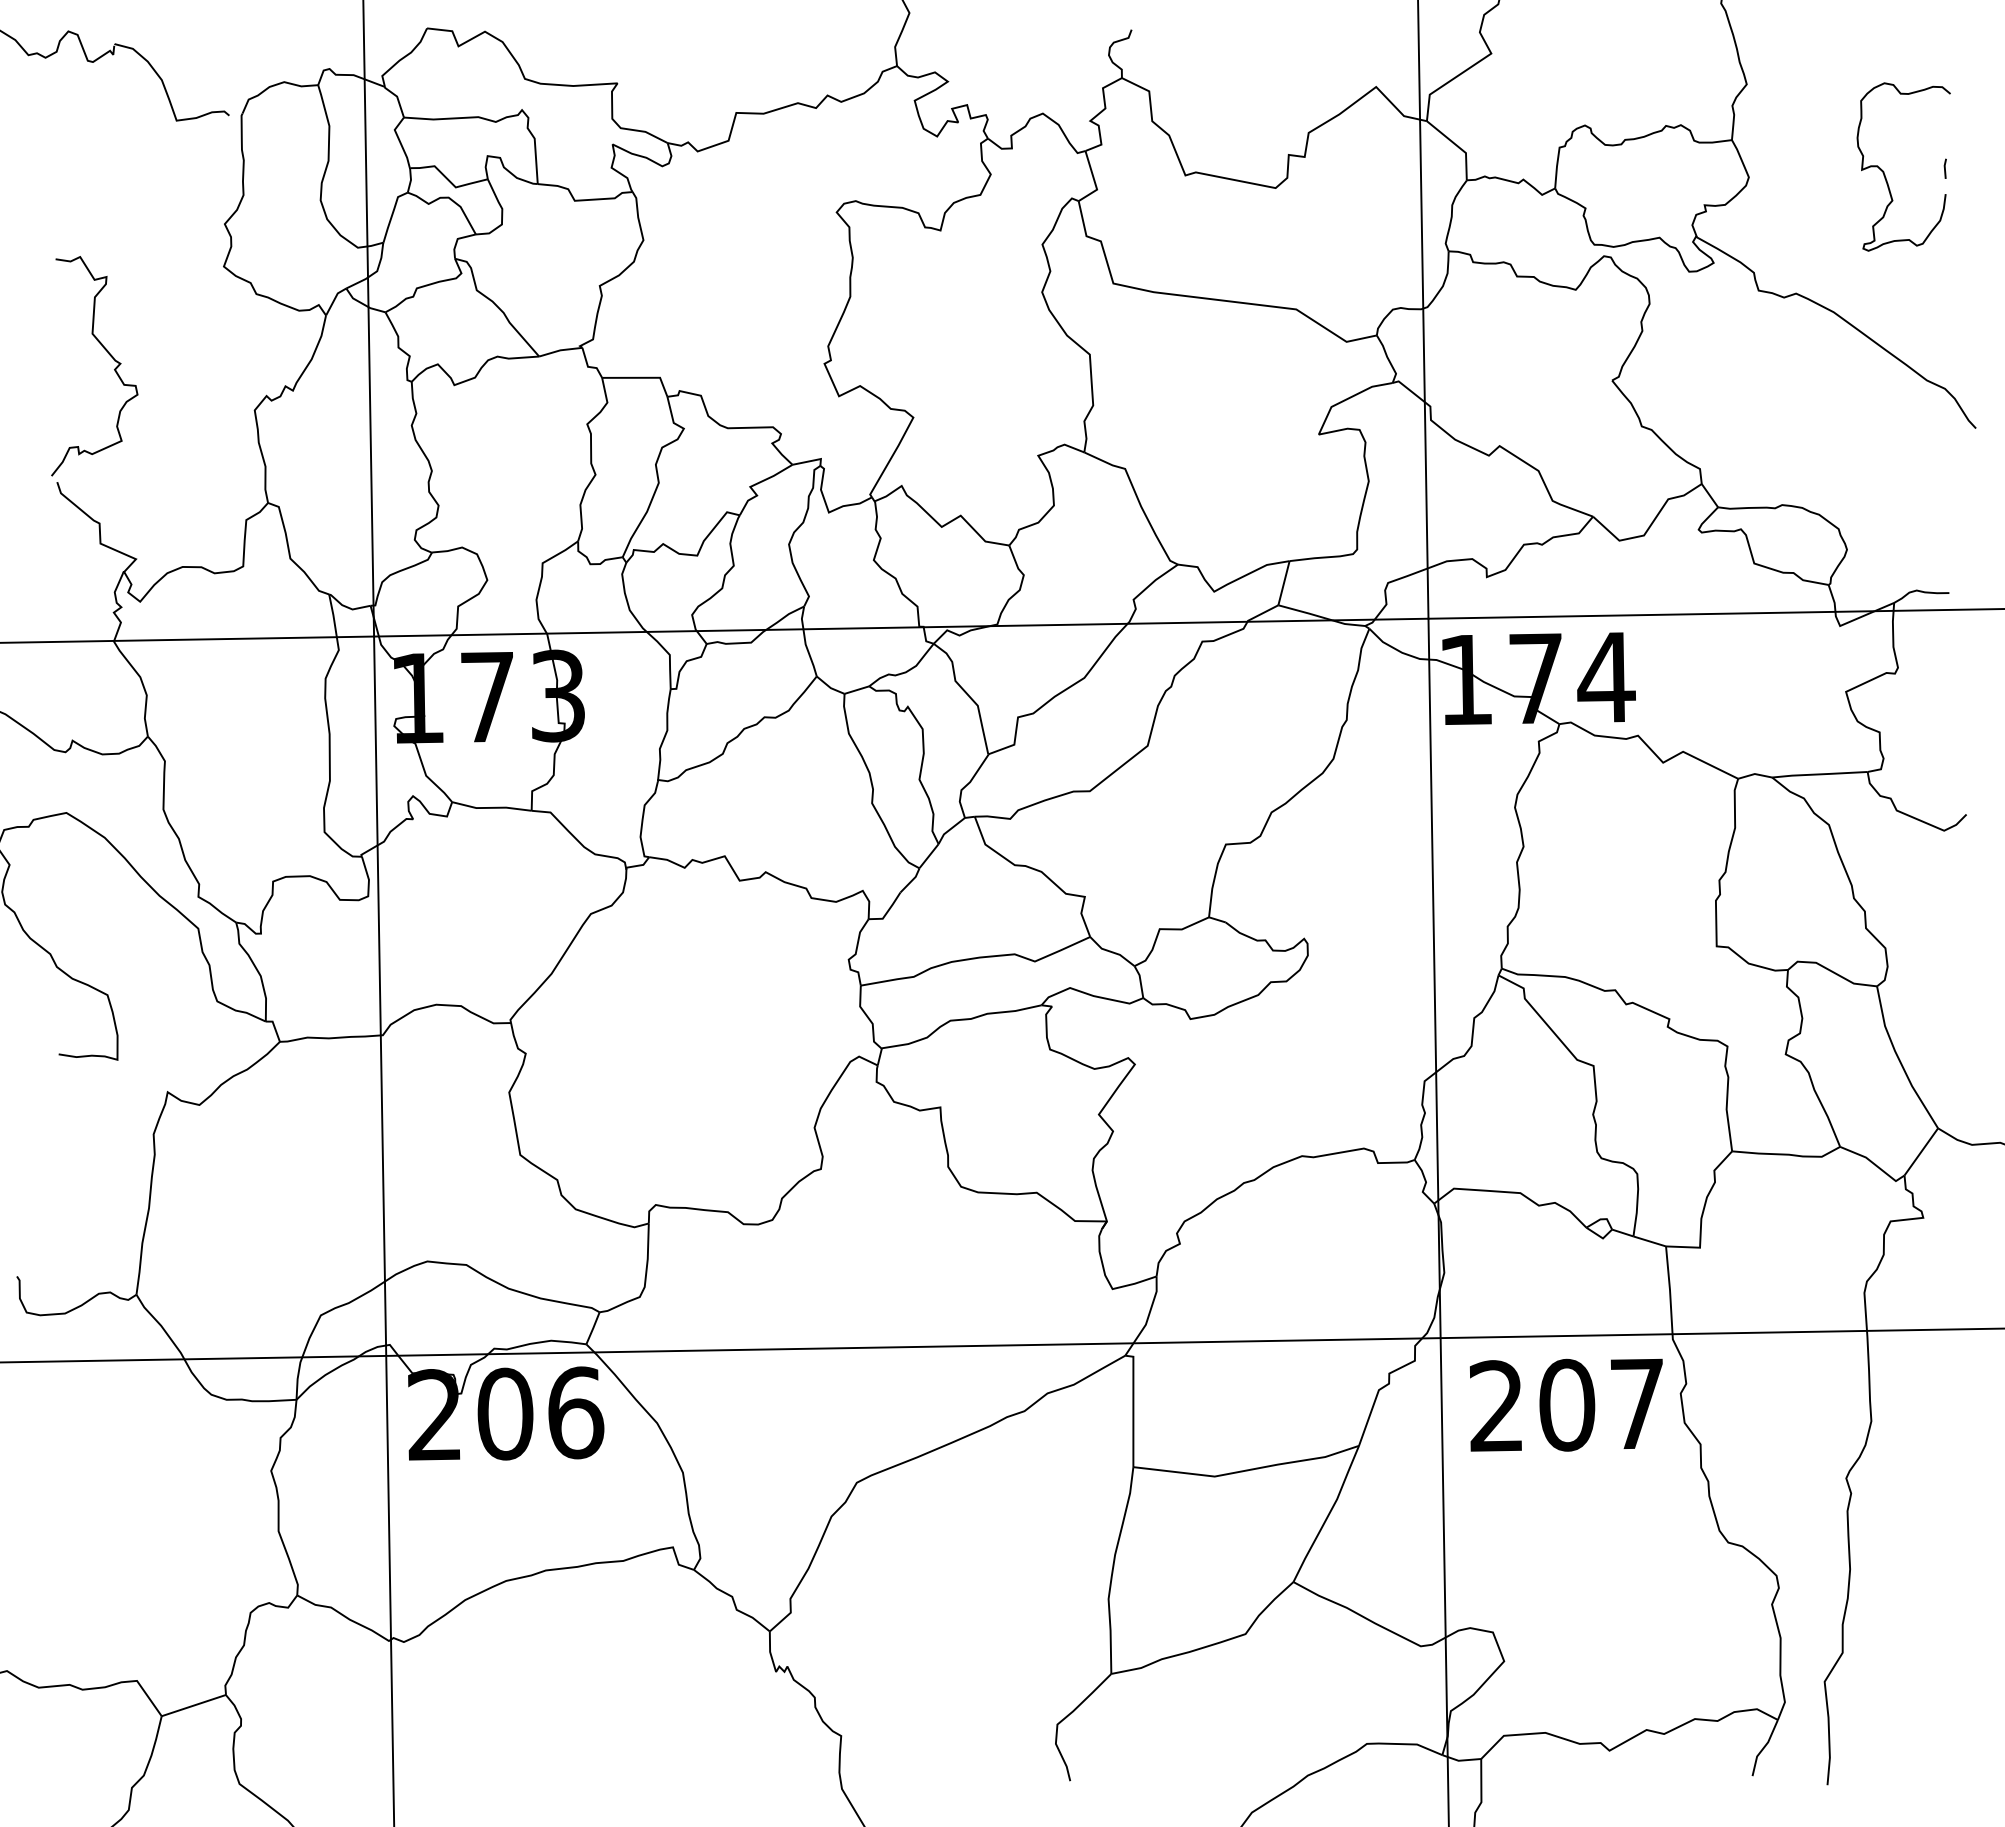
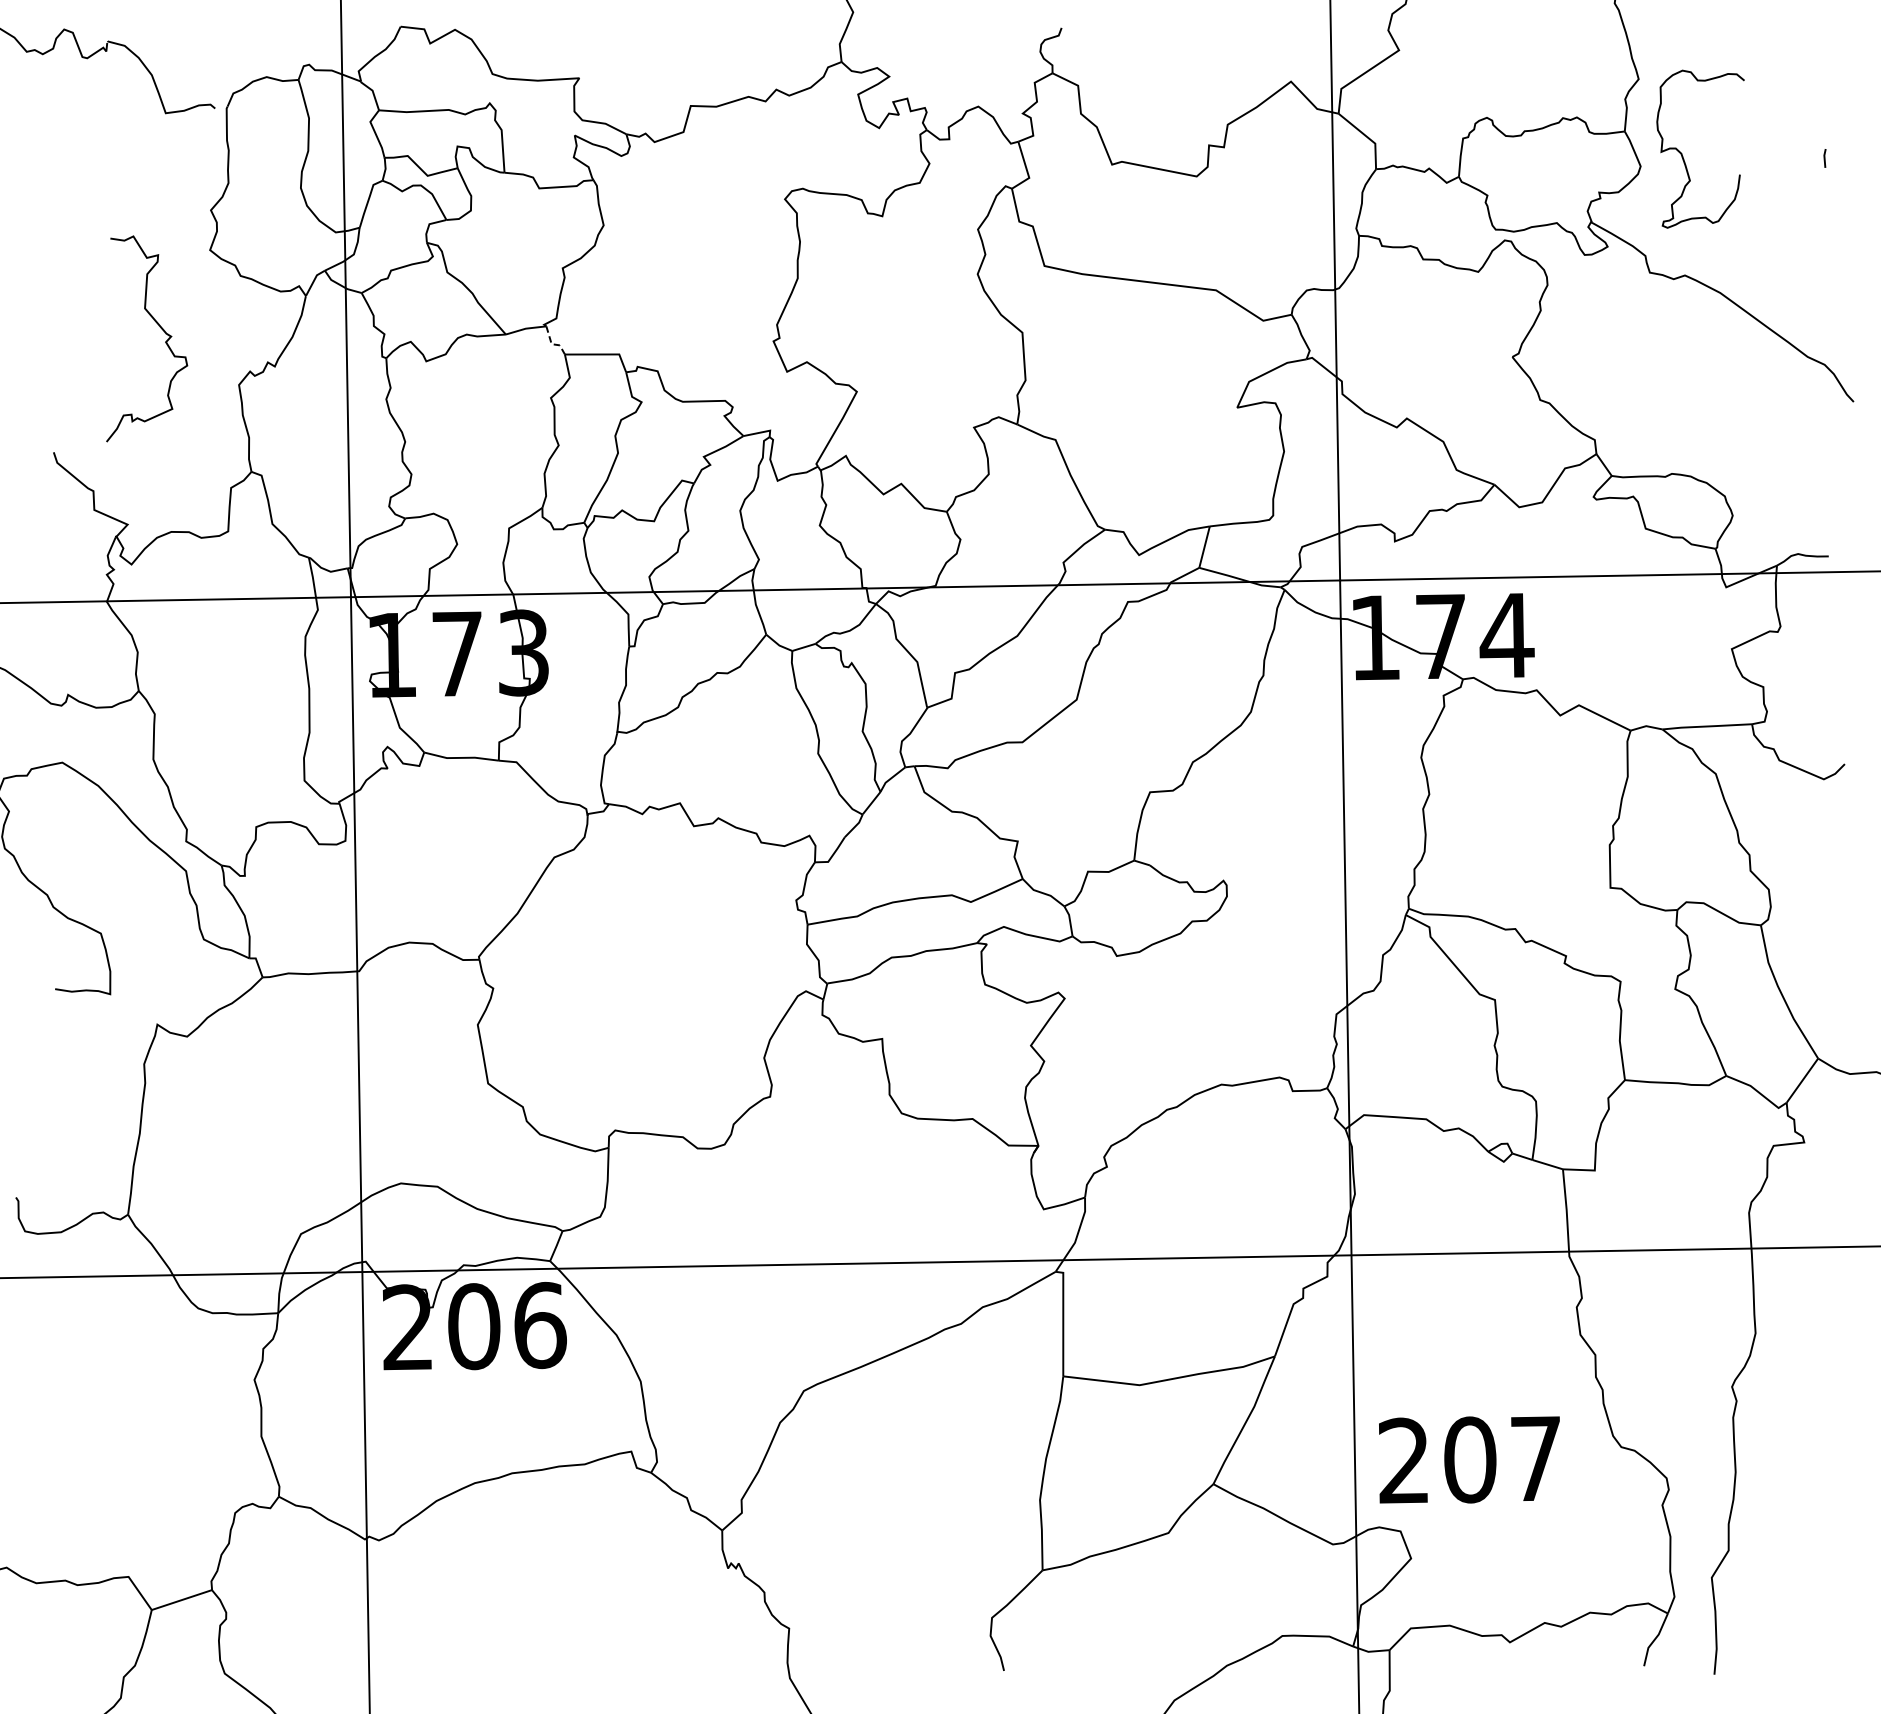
curve: (1884, 171) -> (1682, 153), moved
curve: (108, 354) -> (160, 327), moved
line: (588, 366) -> (552, 343), solid -> dashed
text: (1566, 1404) -> (1469, 1459), moved

